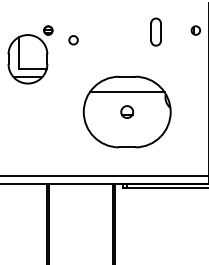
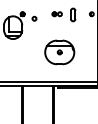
part: (120, 31) -> (56, 14), added
part: (126, 112) -> (59, 52), size x0.71

